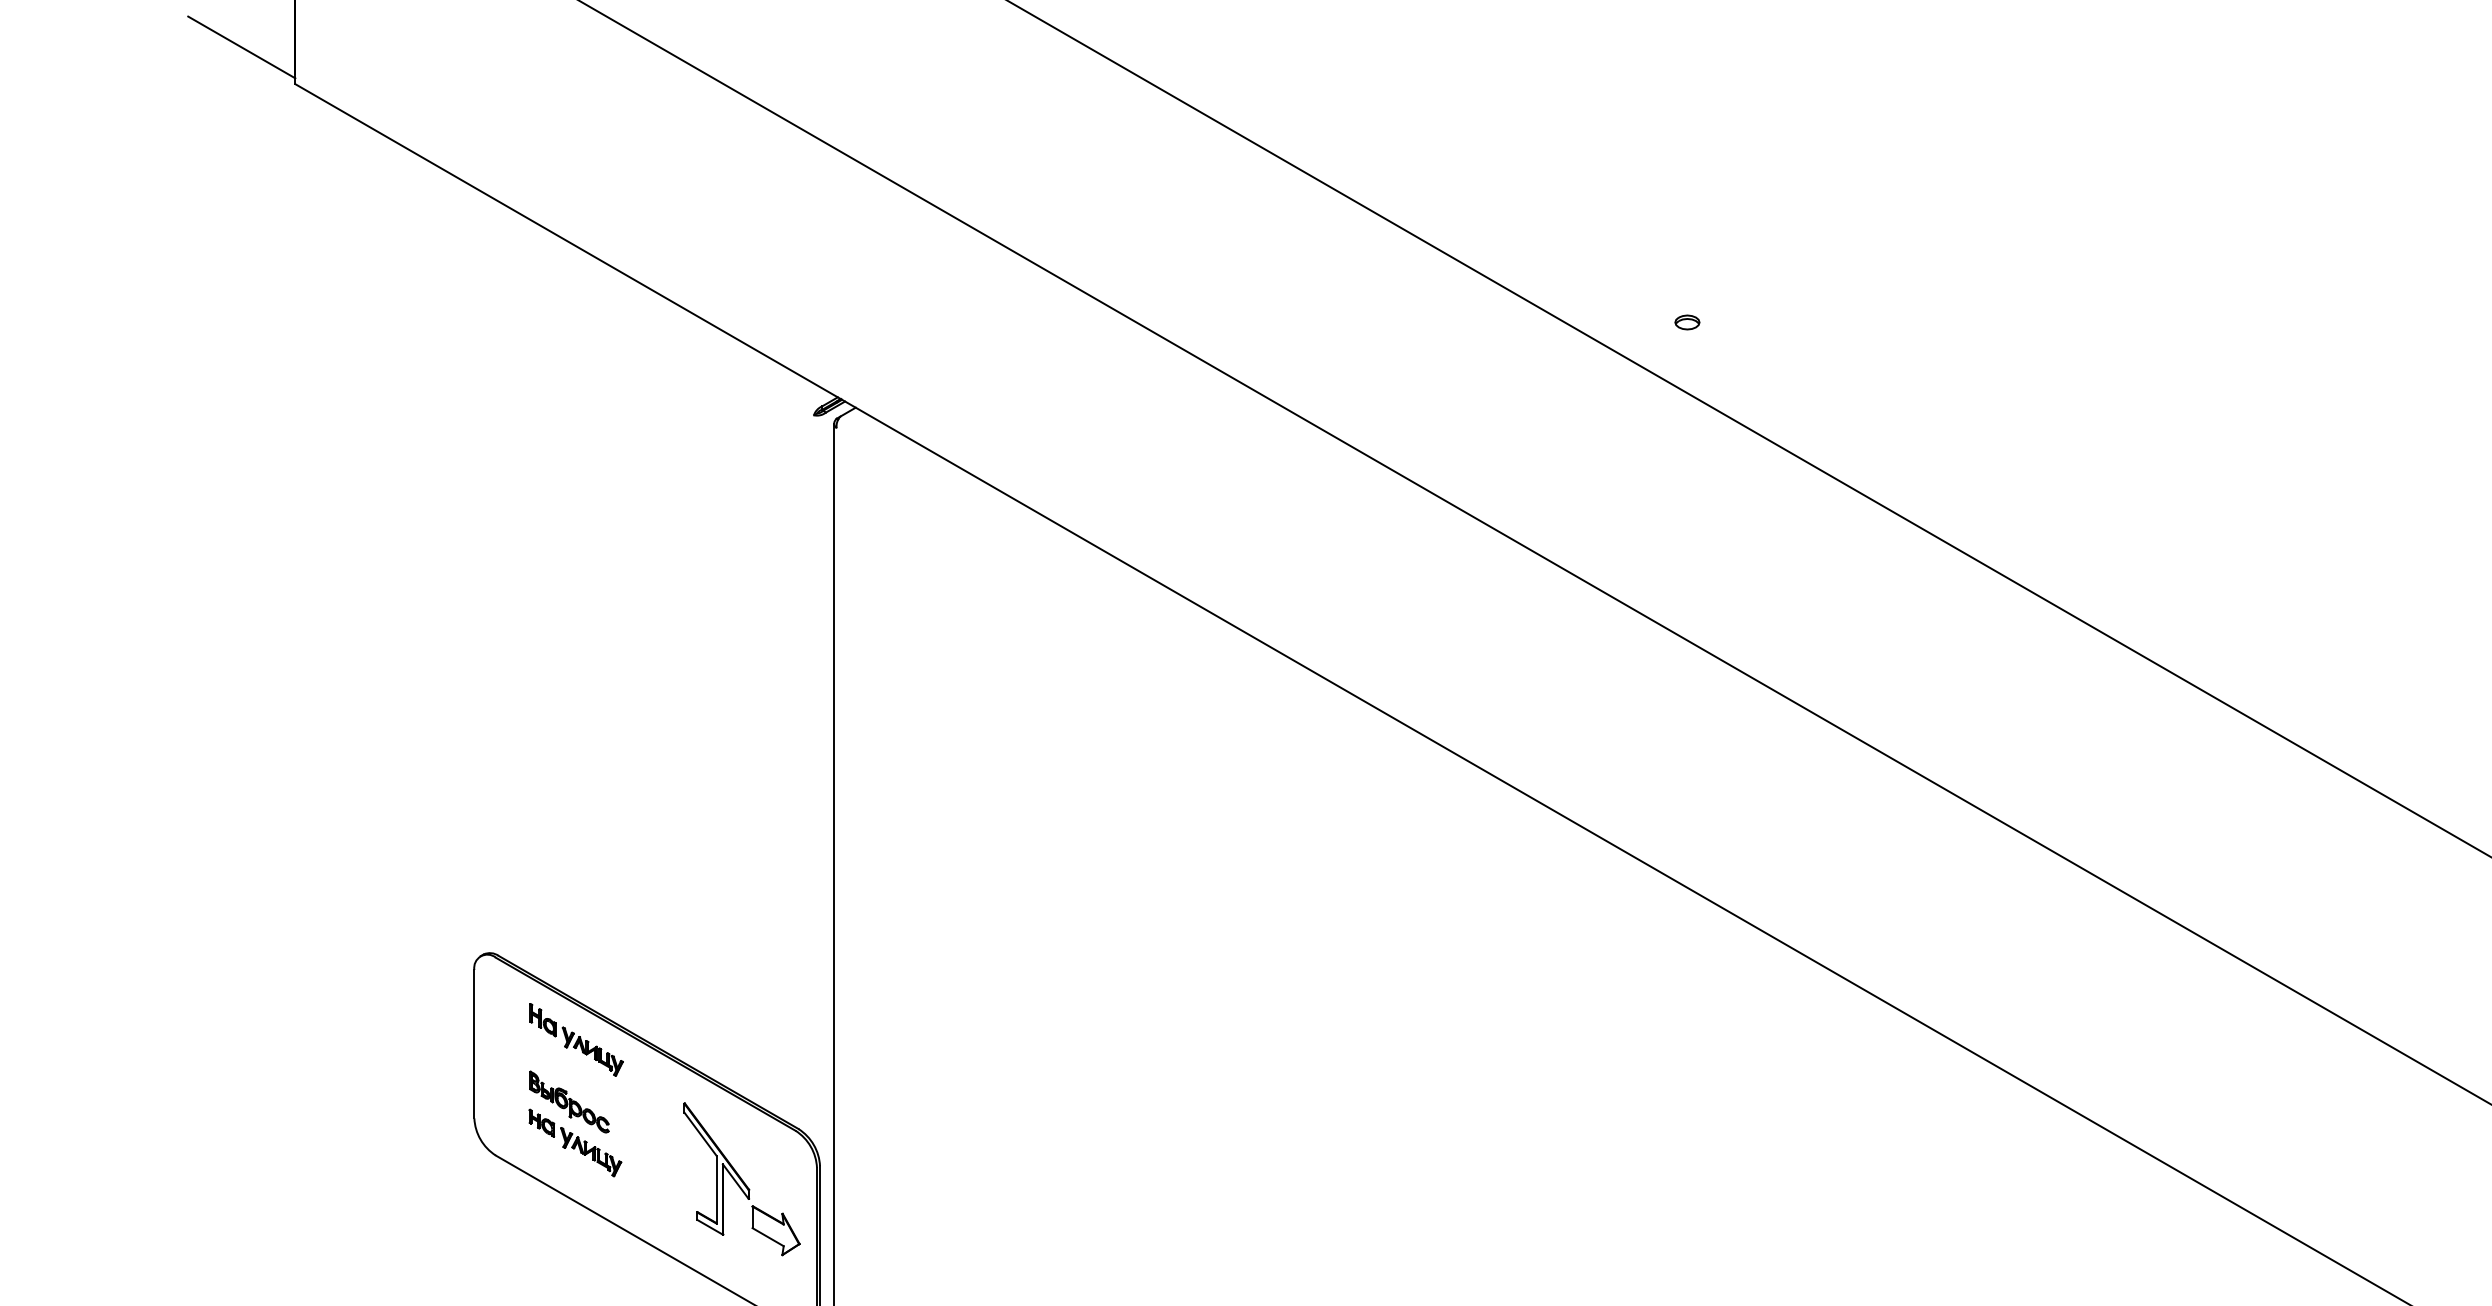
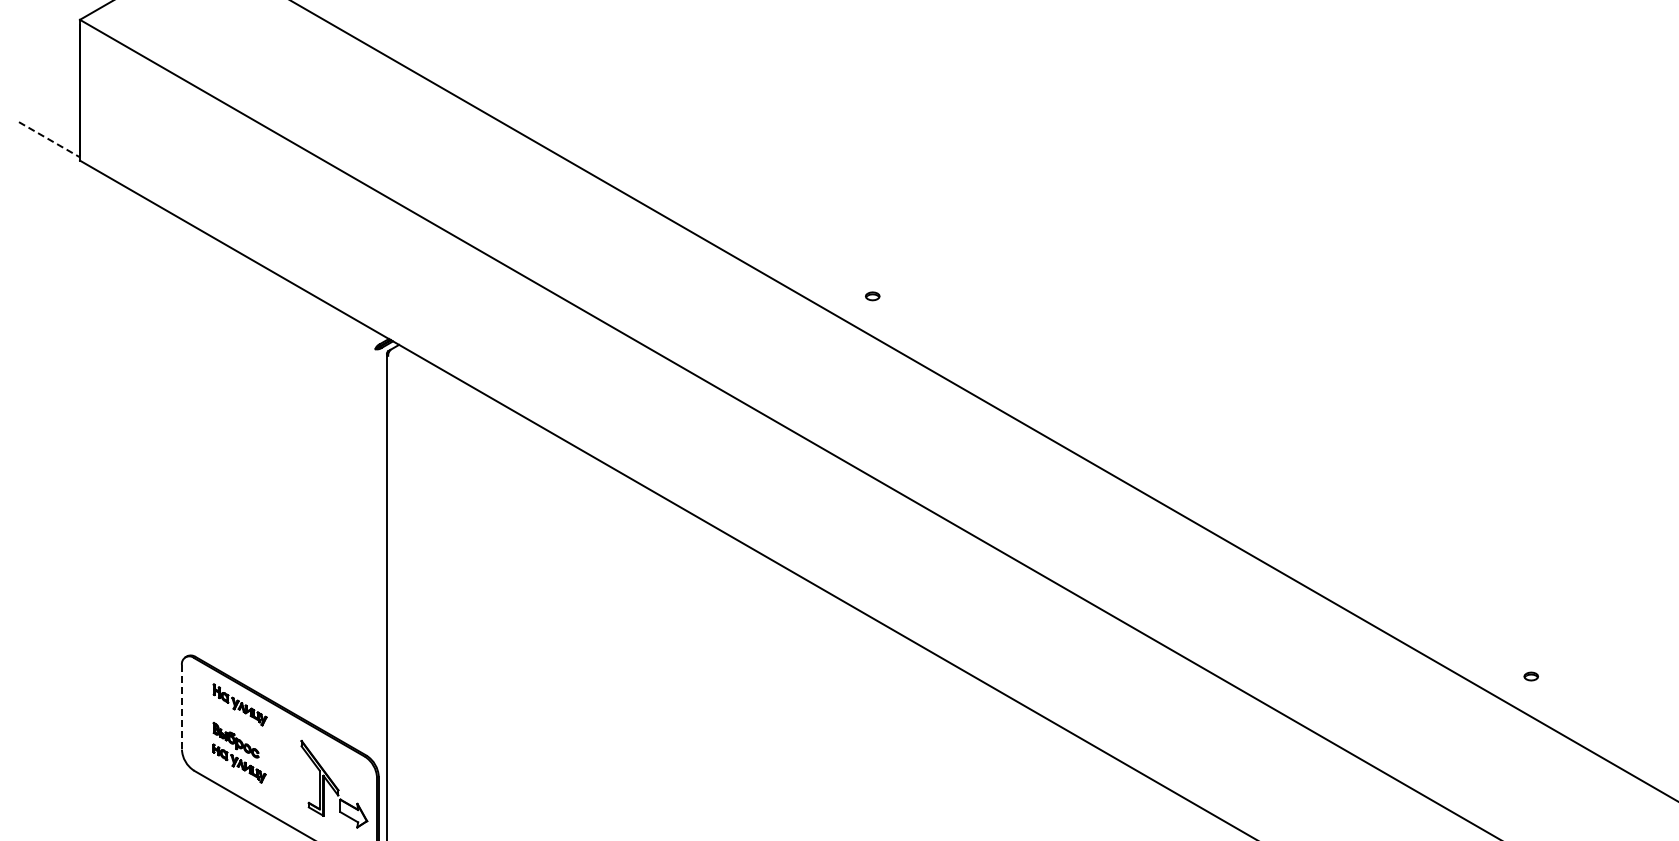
line: (241, 48) -> (49, 140), solid -> dashed
line: (473, 1044) -> (181, 707), solid -> dashed

